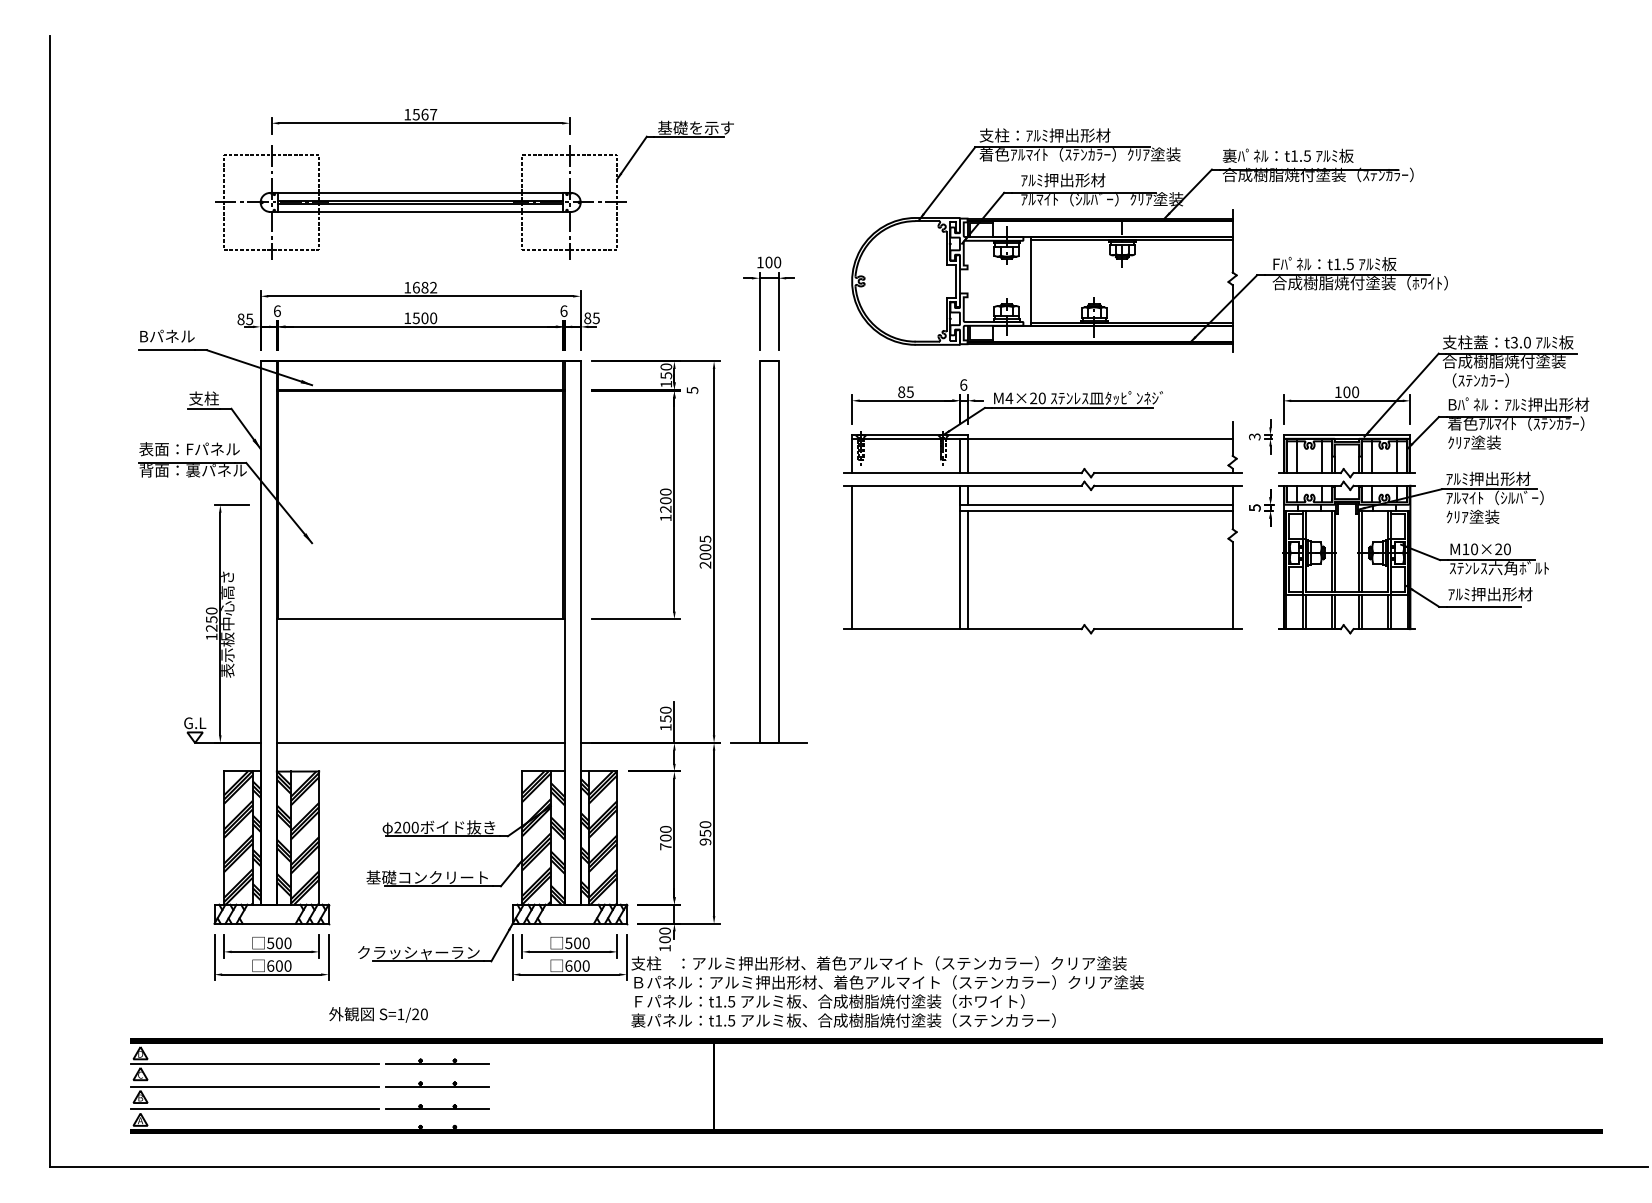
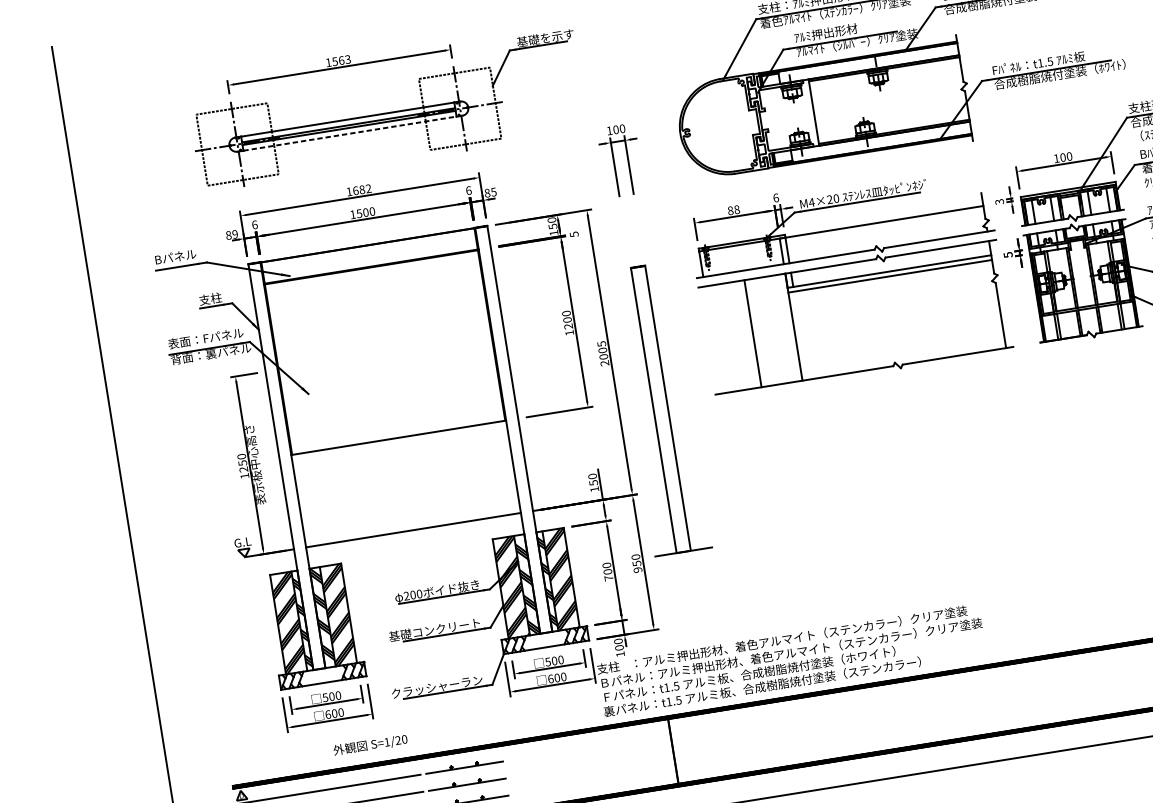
text: (433, 114) -> (347, 59), 1567 -> 1563
line: (420, 211) -> (349, 133), solid -> dashed
text: (249, 319) -> (235, 234), 85 -> 89
text: (909, 391) -> (736, 209), 85 -> 88
part: (768, 551) -> (660, 409), moved
line: (852, 557) -> (753, 333), moved
line: (967, 570) -> (801, 336), removed
text: (378, 1014) -> (370, 745), moved

